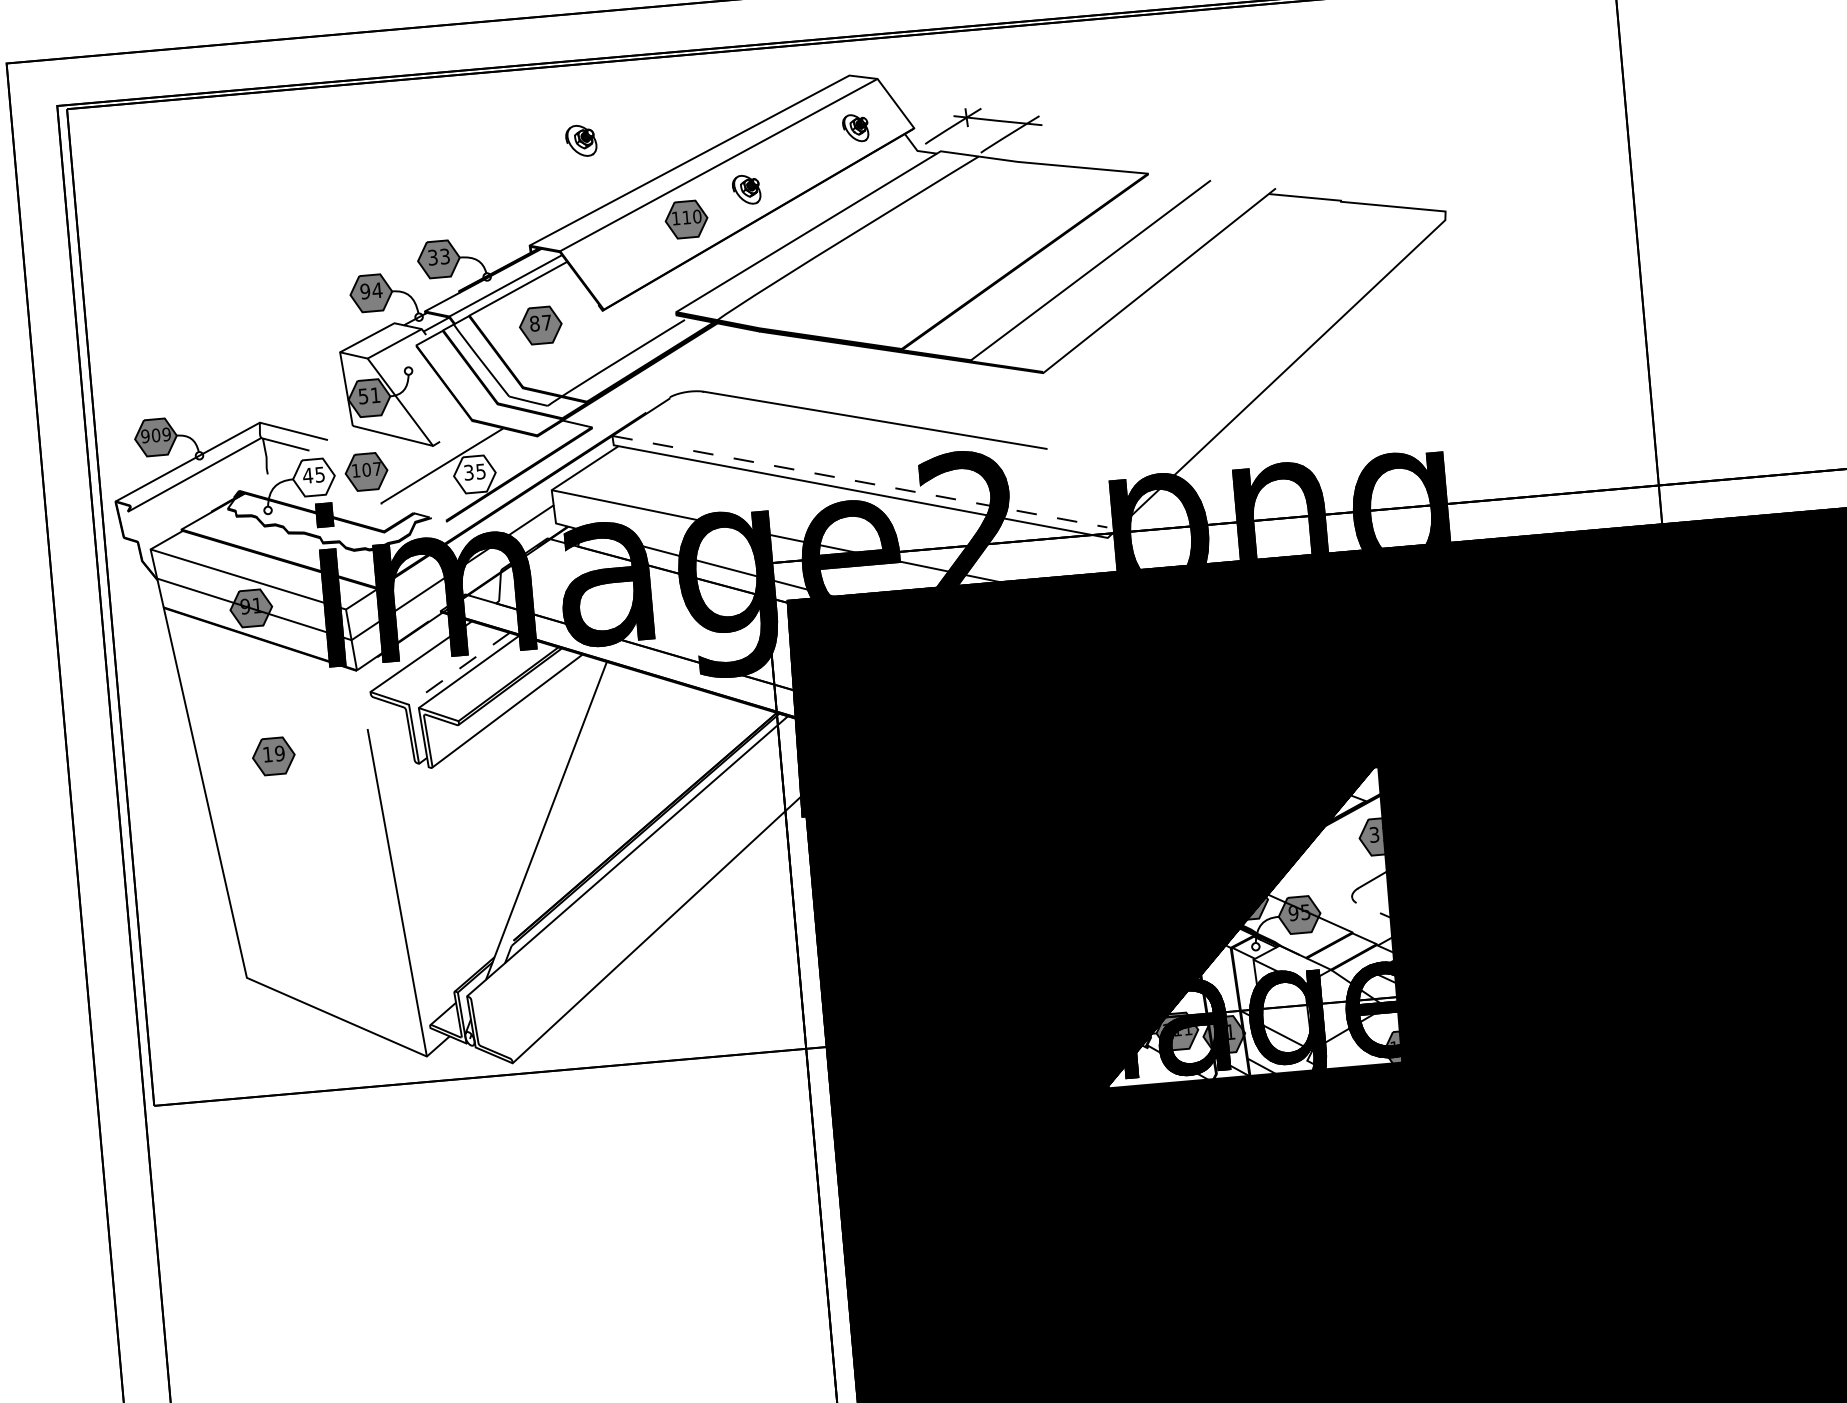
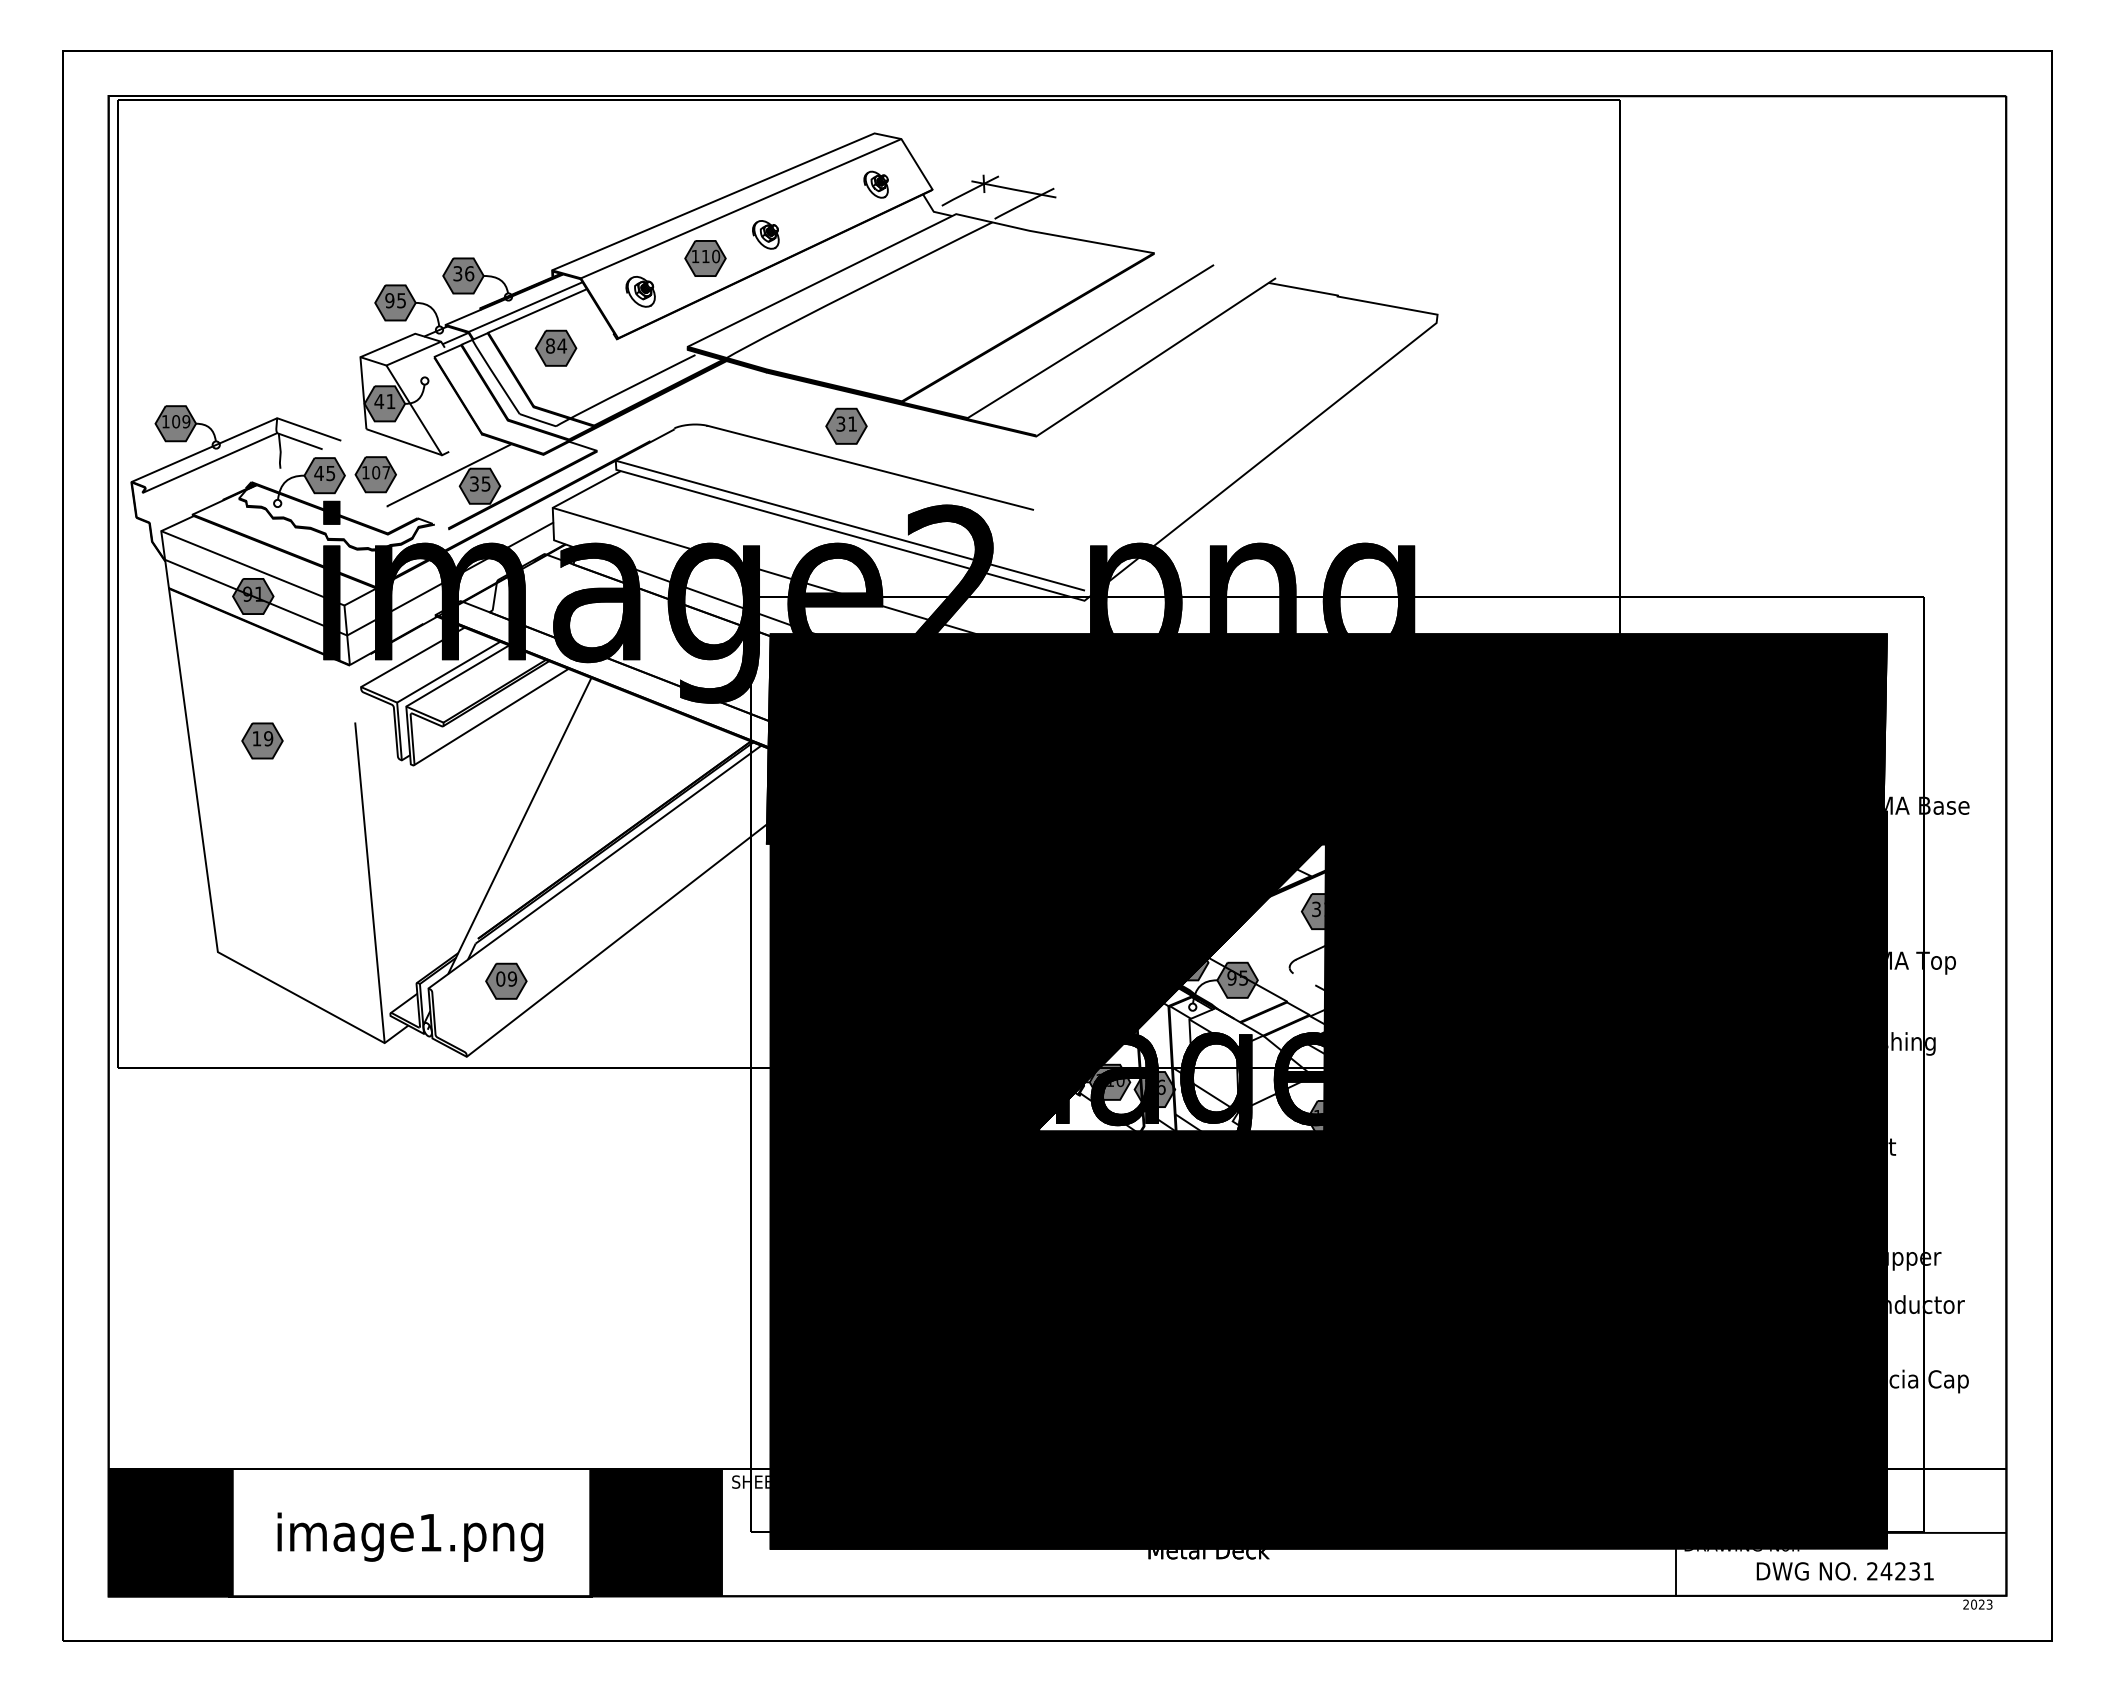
part: (581, 140) -> (640, 291), moved
text: (444, 256) -> (469, 273), 33 -> 36
text: (377, 290) -> (401, 300), 94 -> 95
text: (546, 322) -> (561, 345), 87 -> 84
part: (846, 378) -> (846, 425), added
text: (362, 396) -> (378, 401), 51 -> 41
text: (145, 436) -> (165, 421), 909 -> 109
fill: (474, 473) -> (479, 485), added
fill: (313, 477) -> (324, 475), added
line: (859, 481) -> (850, 525), dashed -> solid
line: (459, 669) -> (448, 672), dashed -> solid
part: (546, 981) -> (506, 980), added
text: (1188, 1030) -> (1120, 1082), 111 -> 110
text: (1231, 1031) -> (1162, 1086), 51 -> 36

